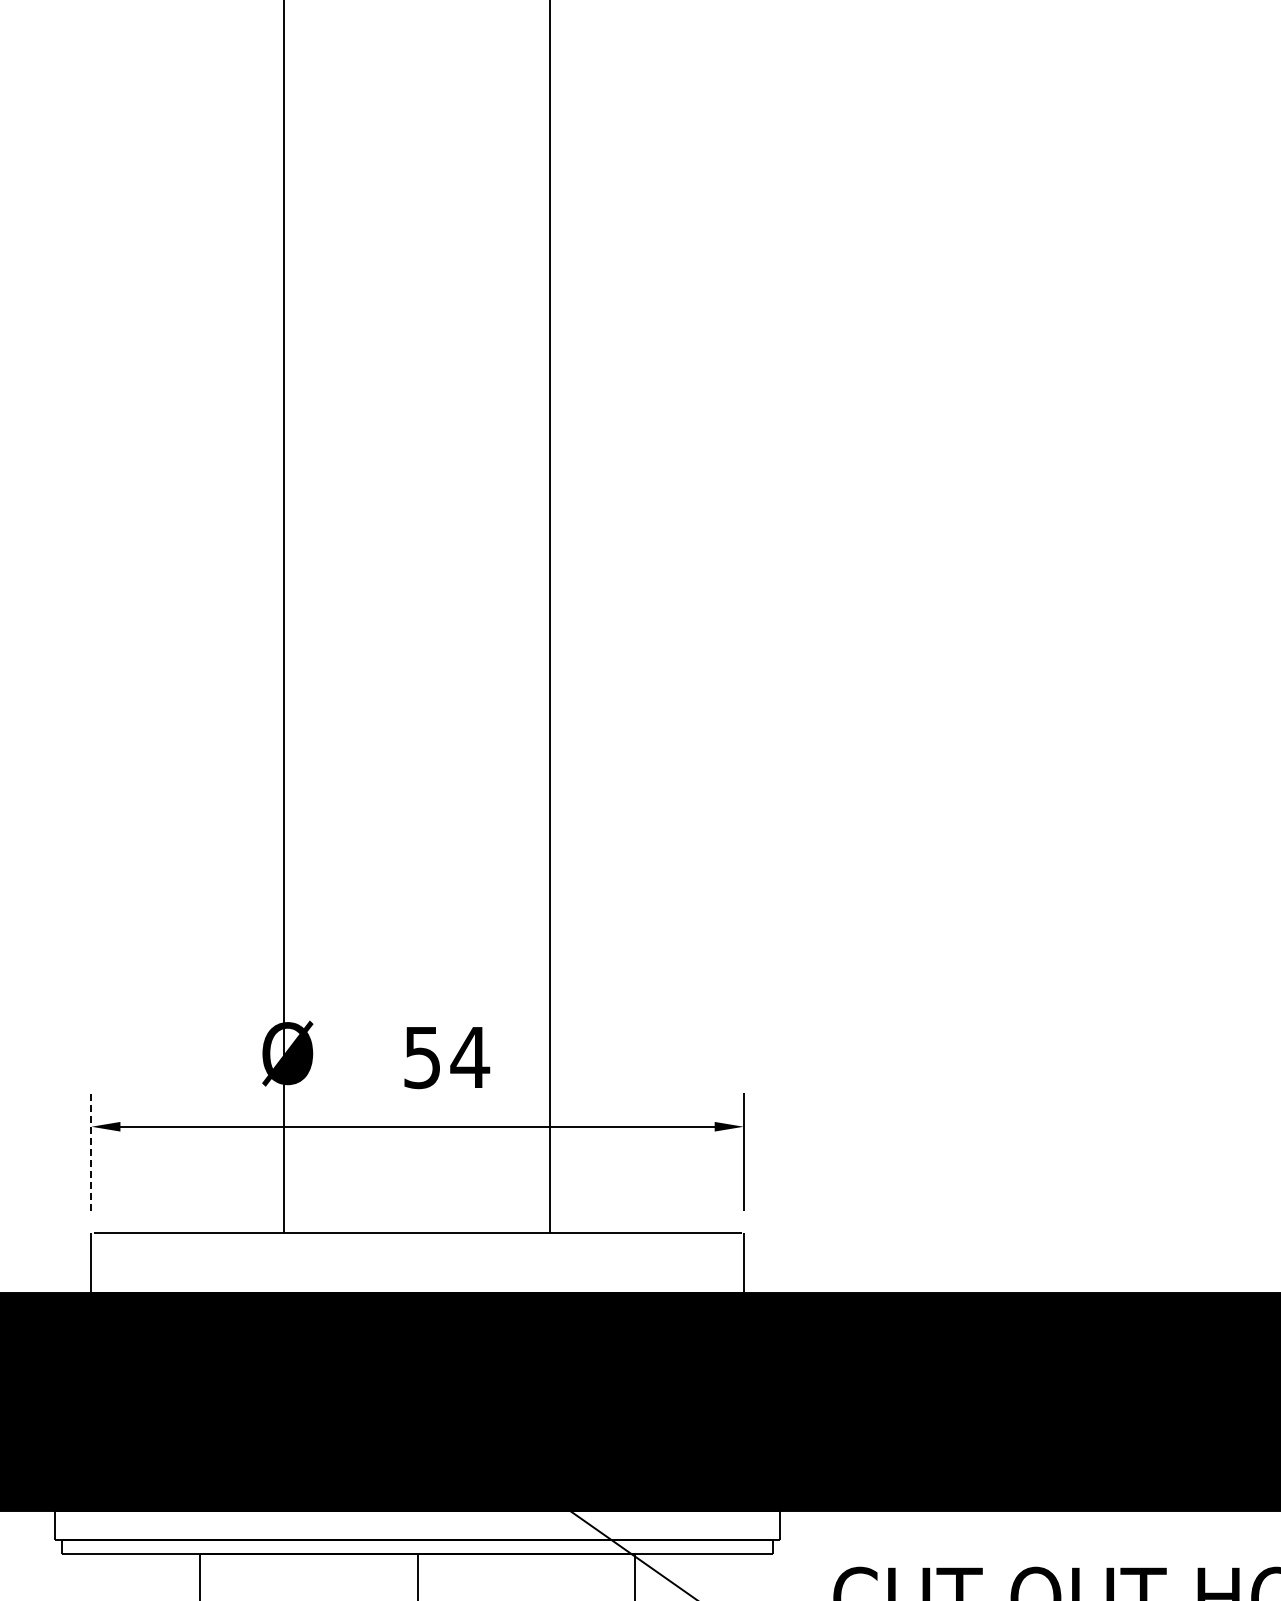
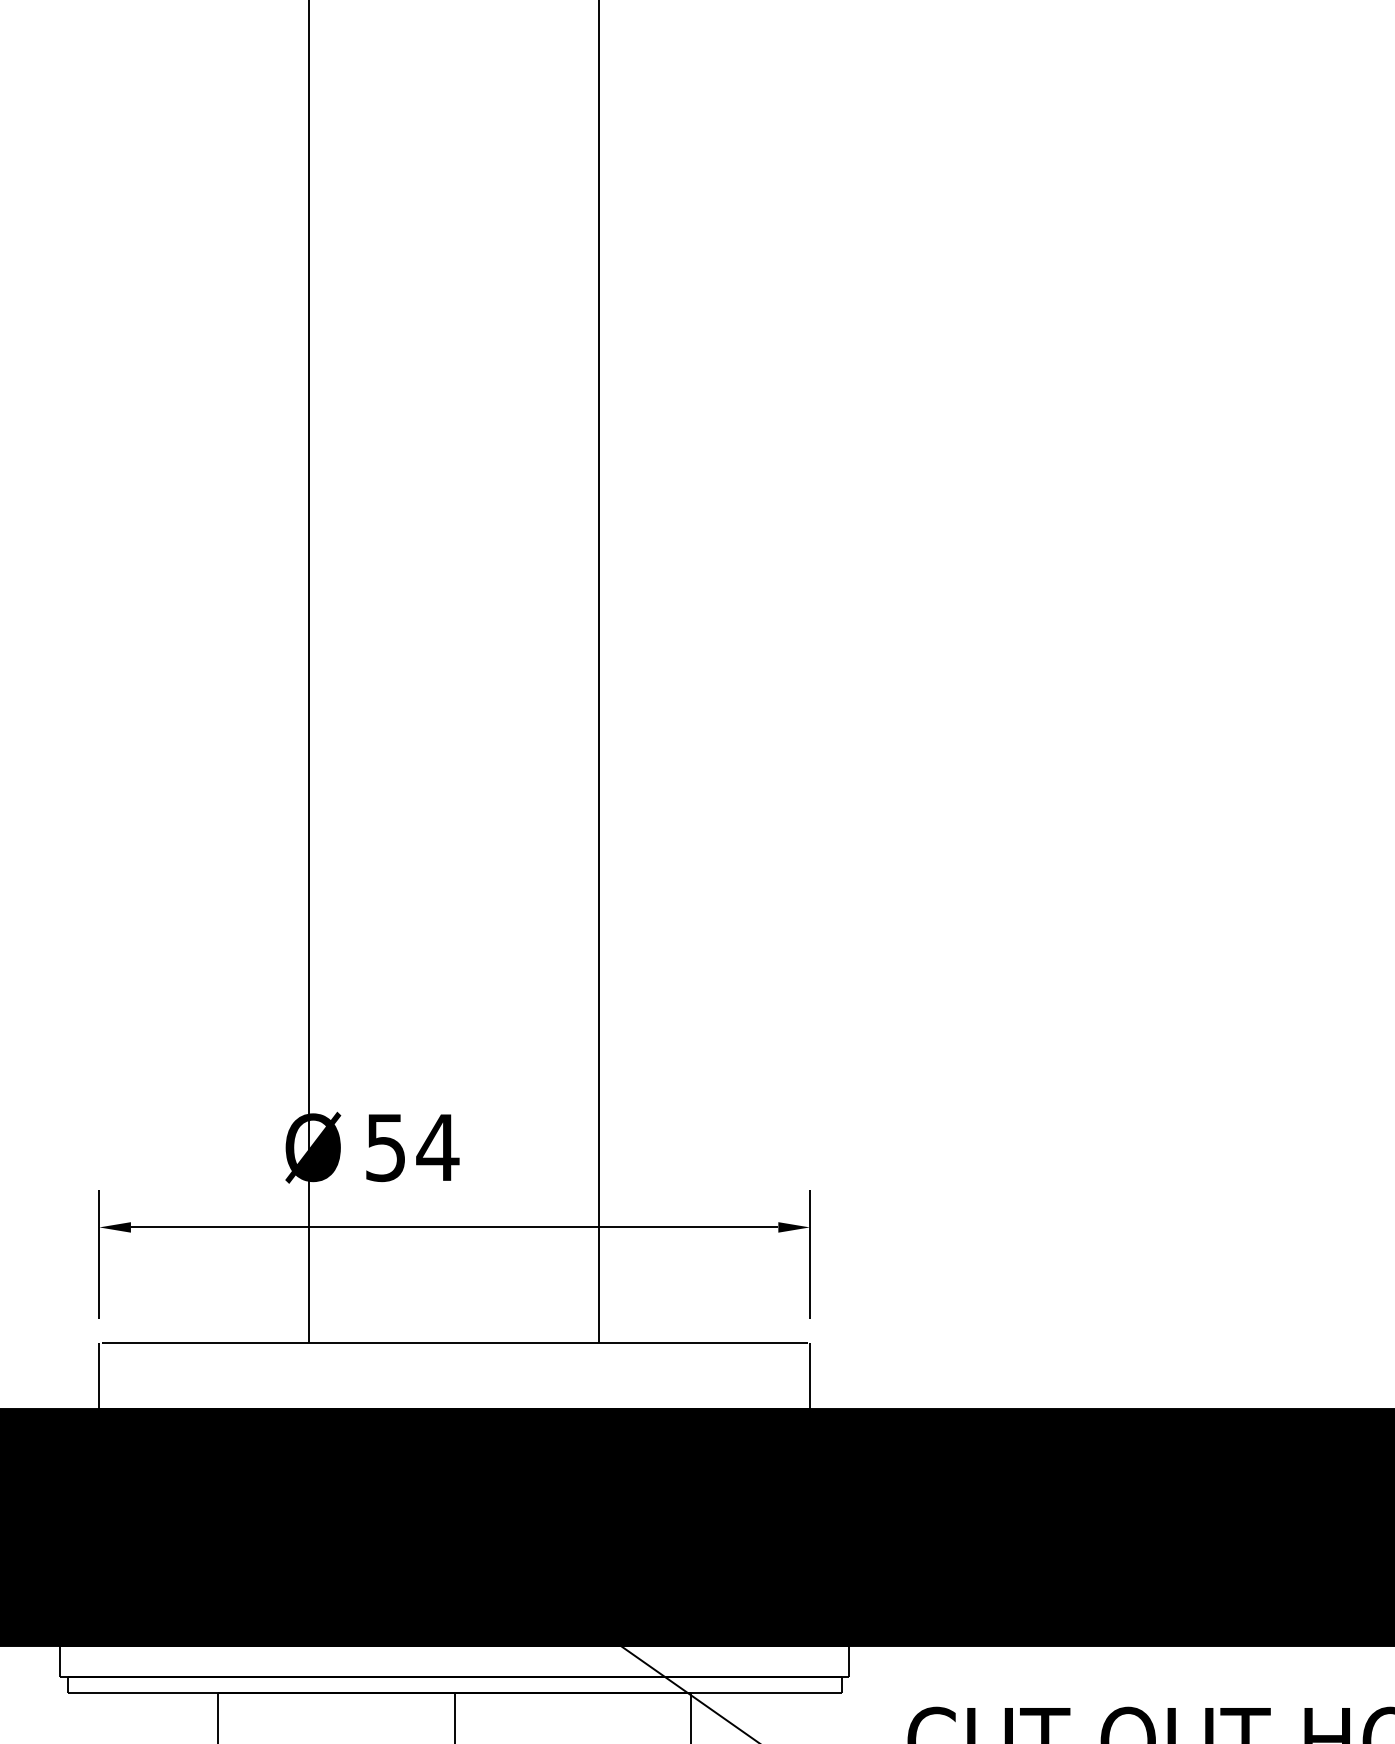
text: (447, 1058) -> (413, 1148), moved
line: (91, 1151) -> (99, 1254), dashed -> solid

